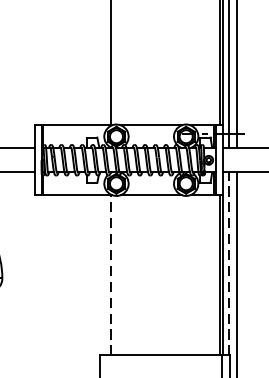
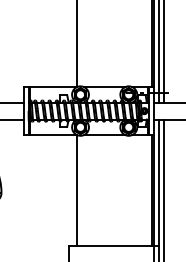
line: (229, 263) -> (158, 182), dashed -> solid
line: (110, 274) -> (76, 190), dashed -> solid

